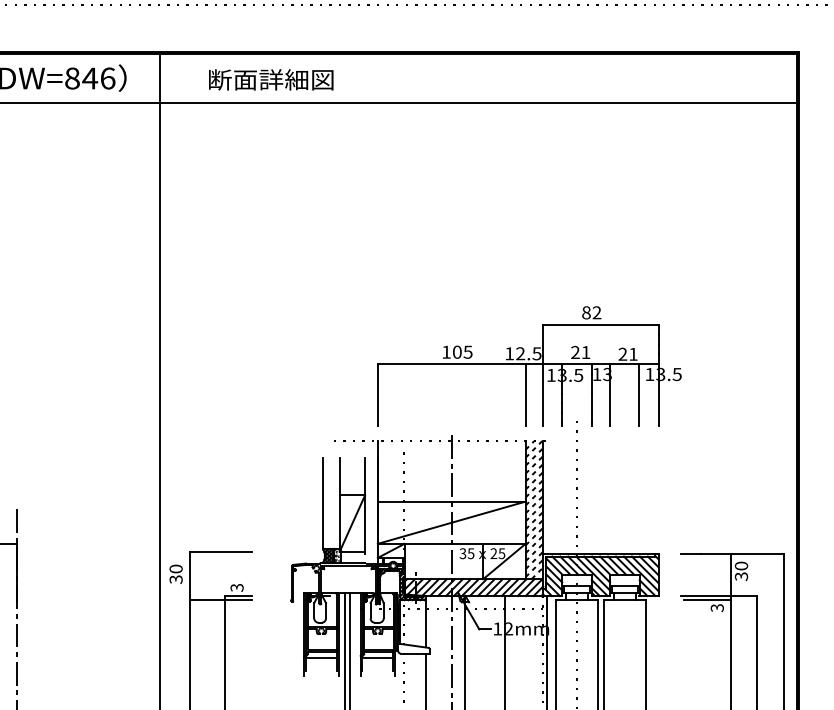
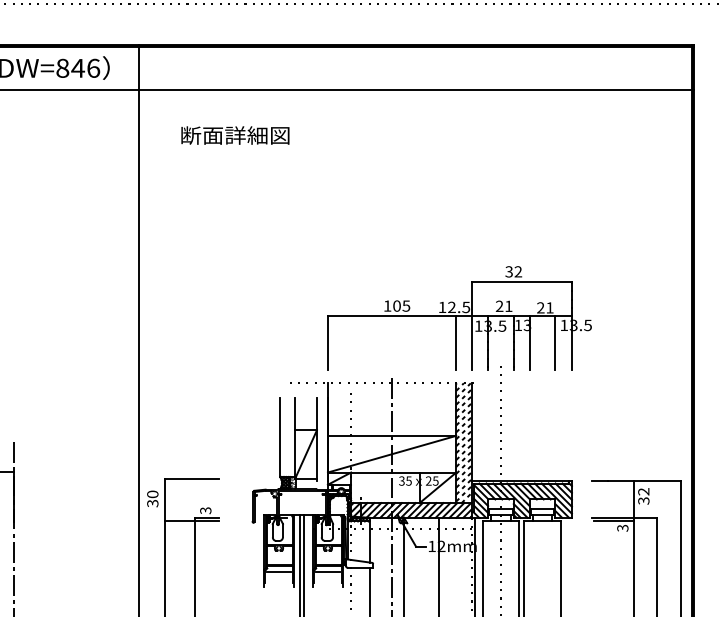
text: (271, 79) -> (235, 135), moved
text: (585, 312) -> (508, 271), 82 -> 32
text: (741, 565) -> (643, 491), 30 -> 32

